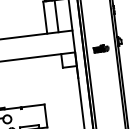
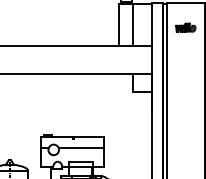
part: (100, 48) -> (185, 27), moved
line: (28, 114) -> (81, 147), added

